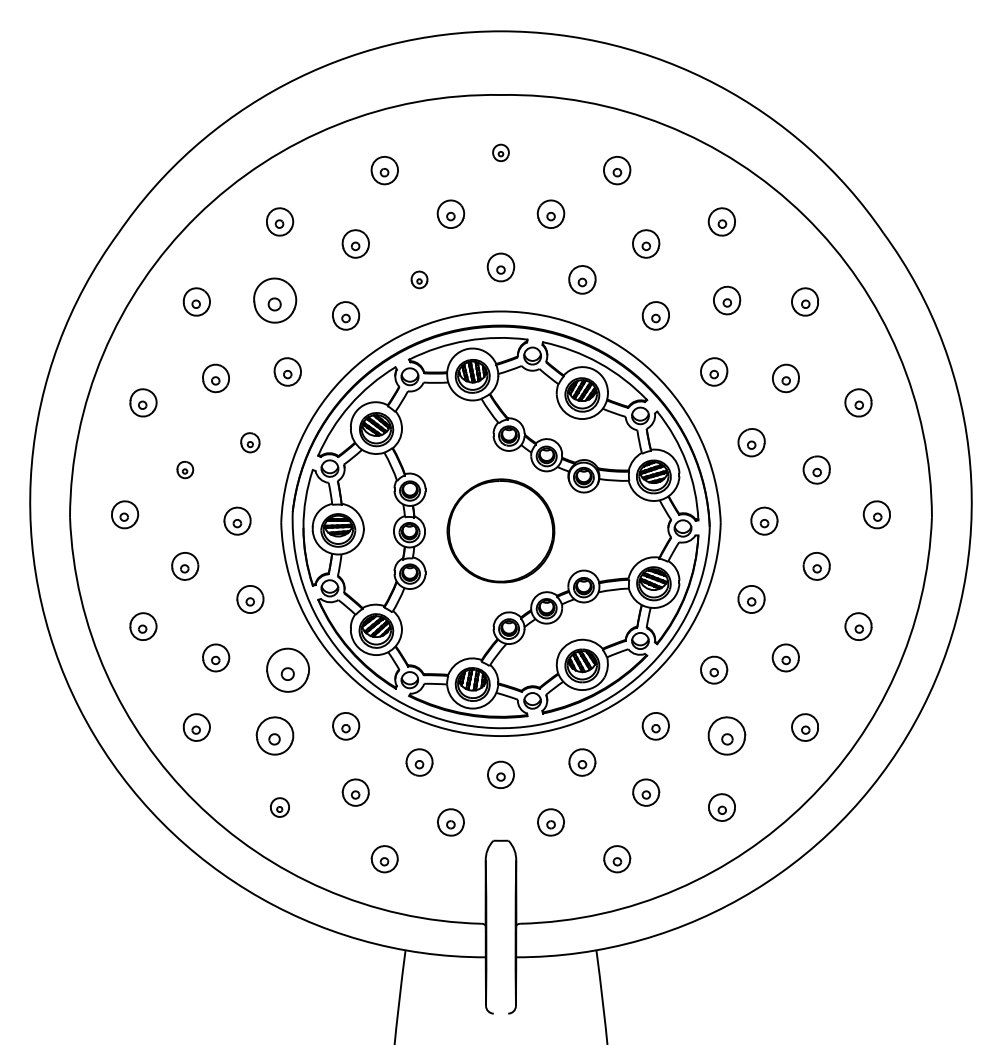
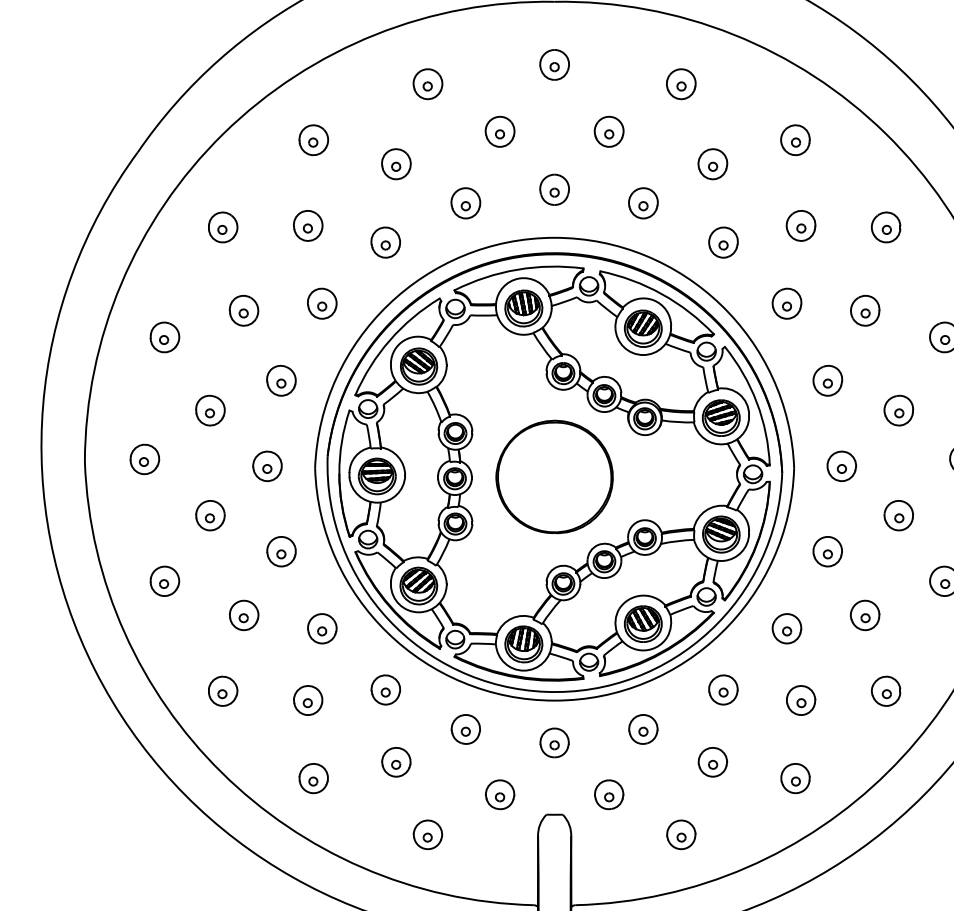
part: (500, 152) -> (554, 64), size x1.67
part: (419, 279) -> (465, 202), size x1.67
part: (274, 300) -> (307, 225), size x0.62
part: (250, 442) -> (281, 380), size x1.43
part: (185, 469) -> (210, 410), size x1.67
part: (287, 669) -> (321, 628), size x0.62
part: (274, 735) -> (307, 699), size x0.71
part: (727, 735) -> (801, 699), size x0.71
part: (279, 807) -> (313, 778), size x1.43

